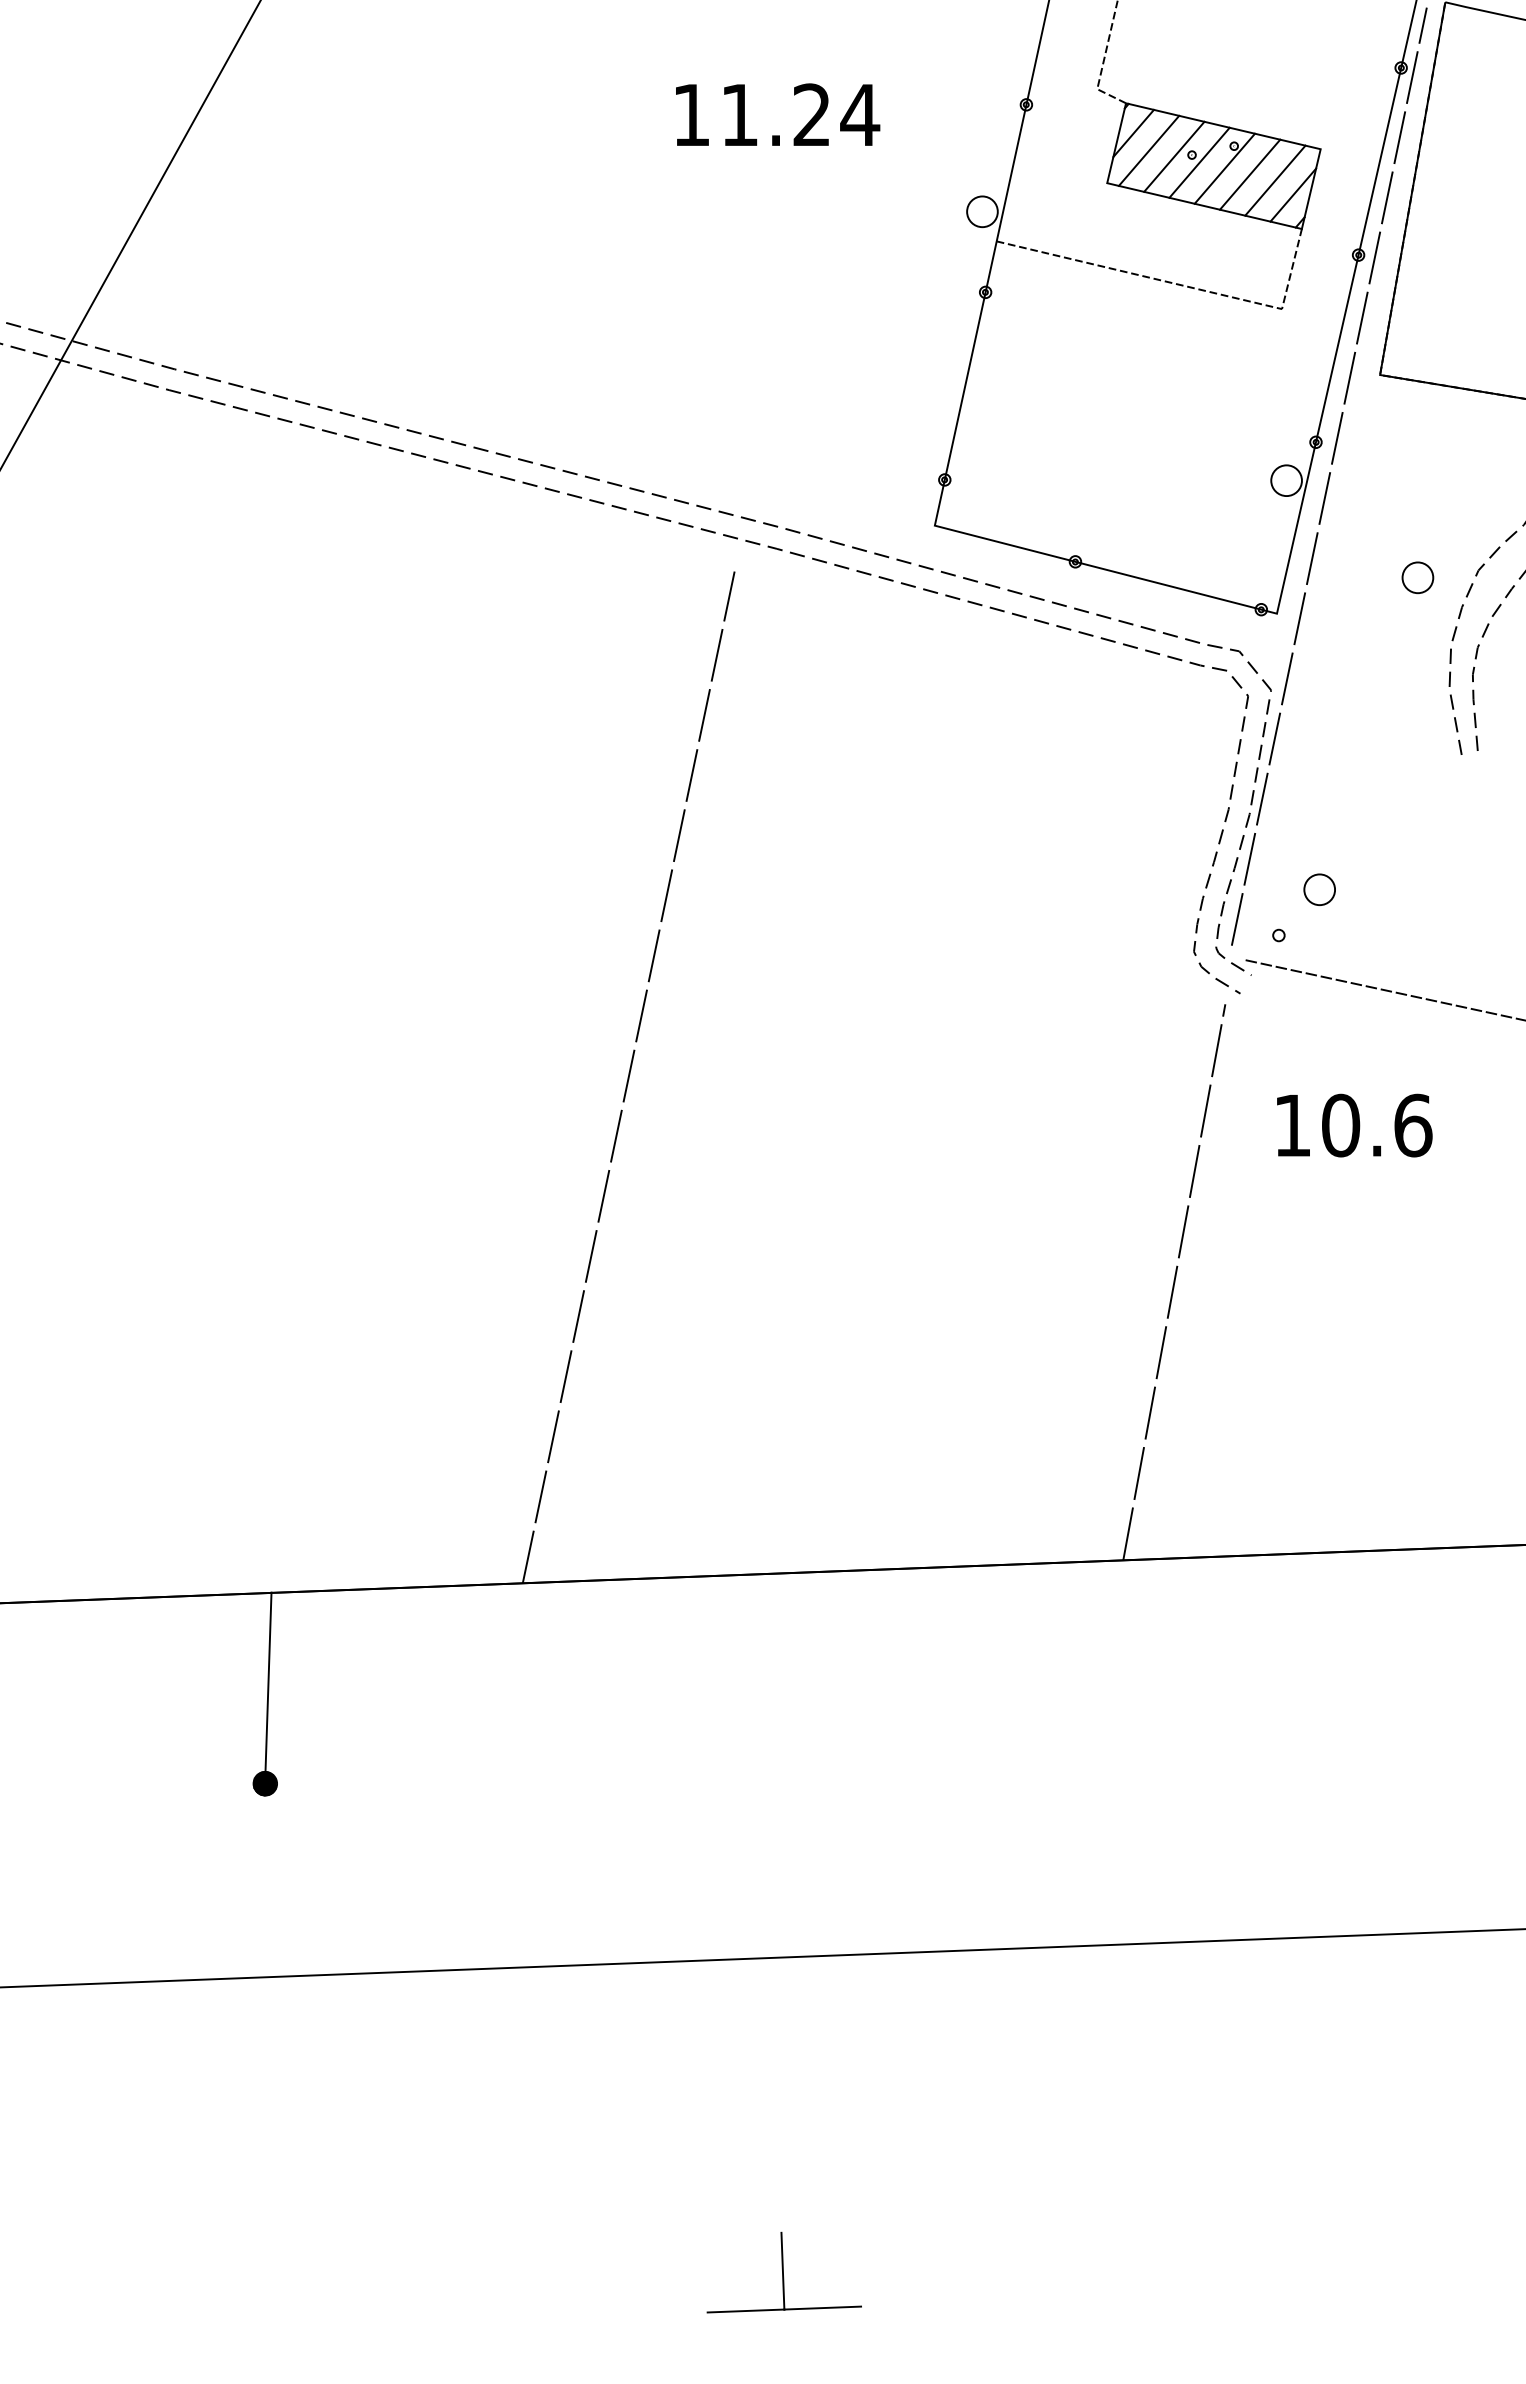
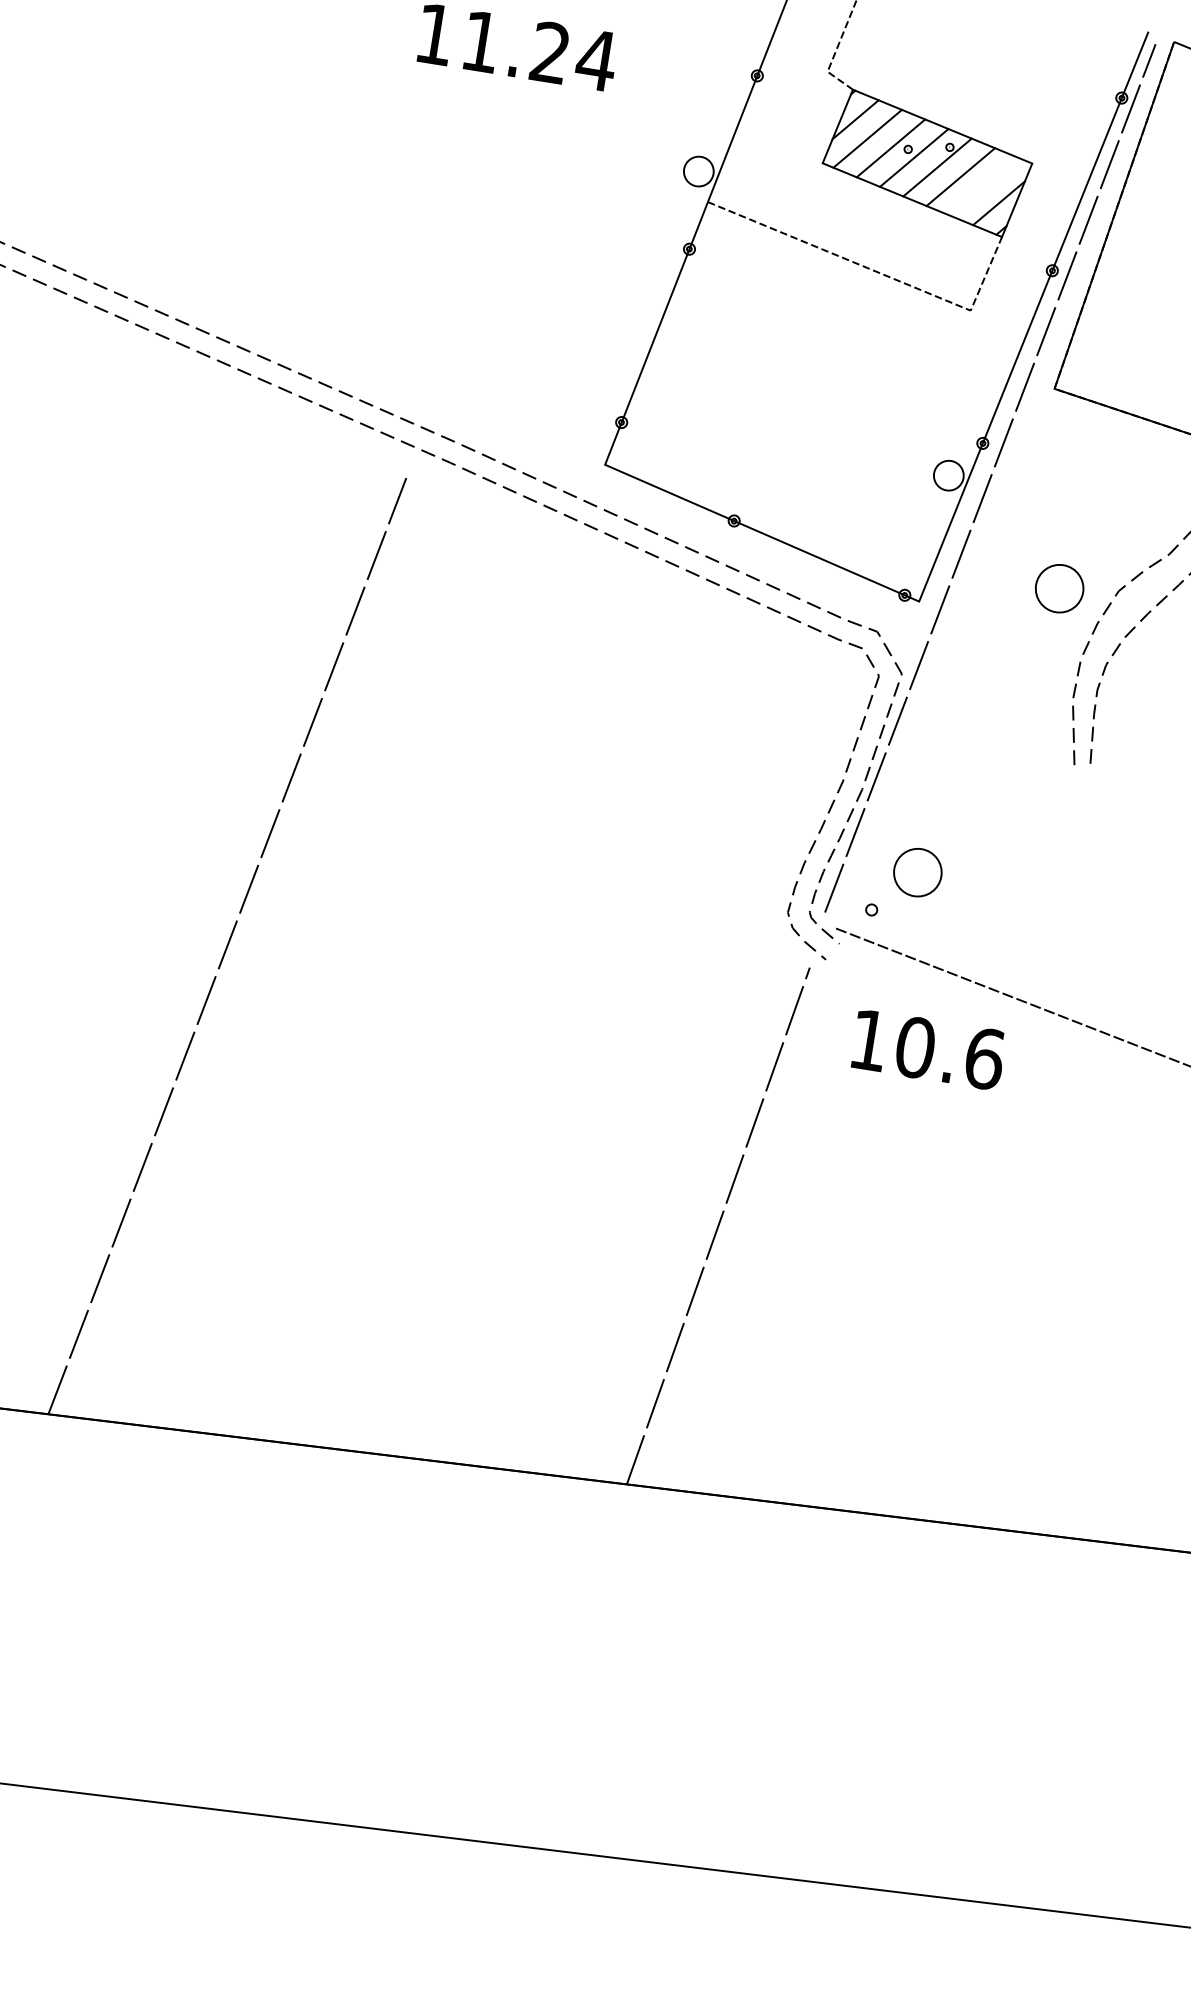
line: (1275, 180) -> (984, 186), removed
part: (1417, 577) -> (1059, 588), size x1.6
part: (1319, 889) -> (917, 872), size x1.6
text: (1354, 1125) -> (928, 1049), moved

